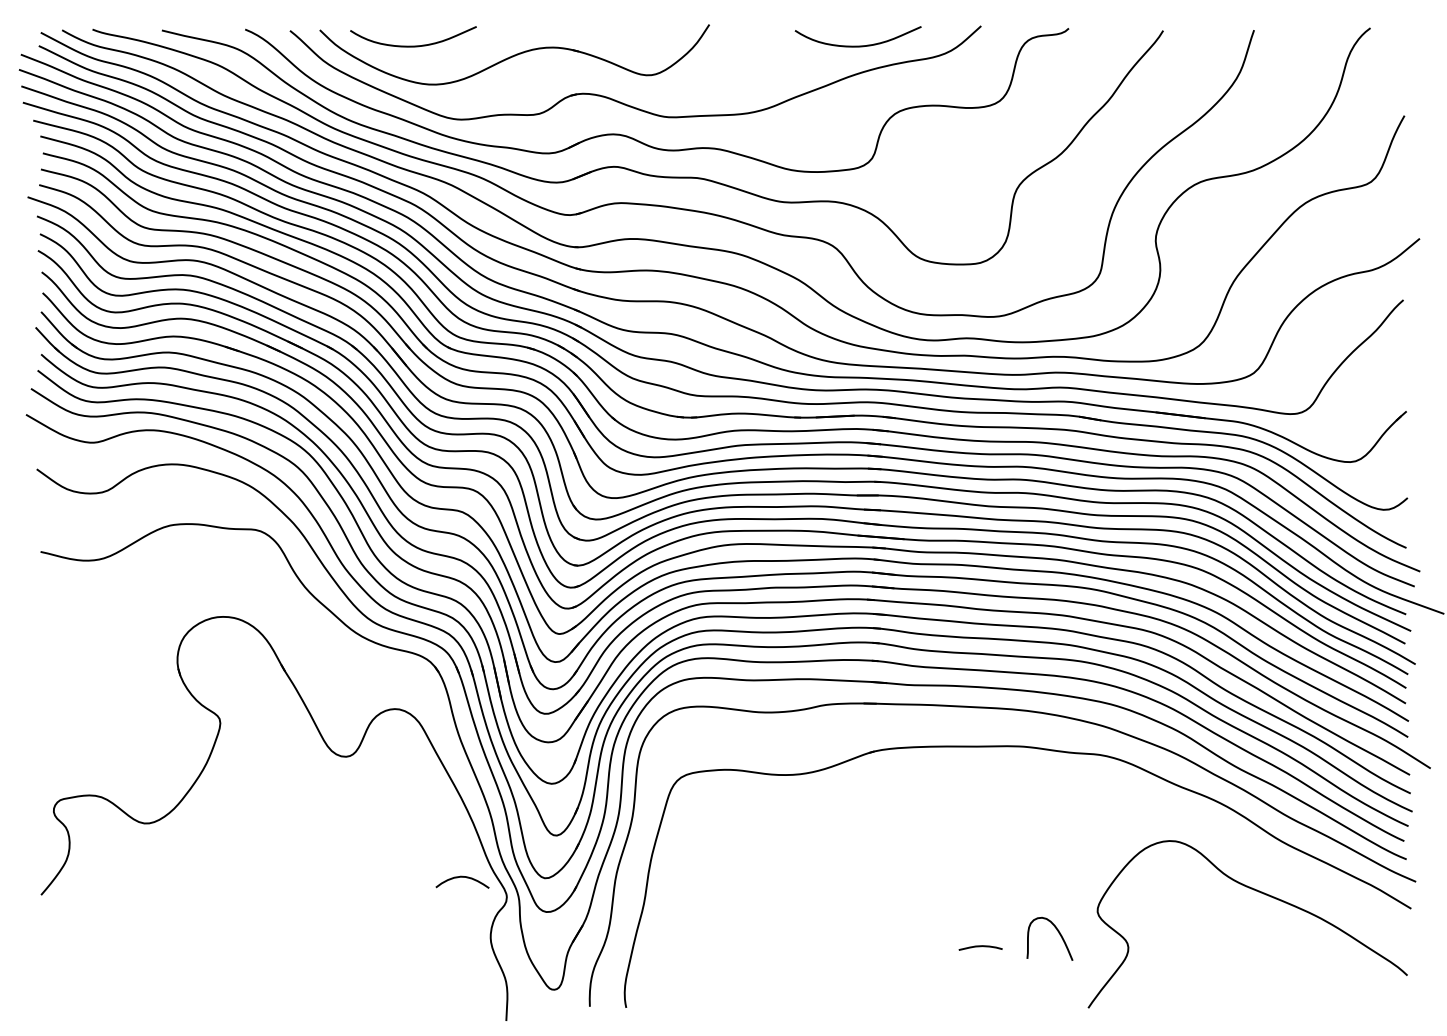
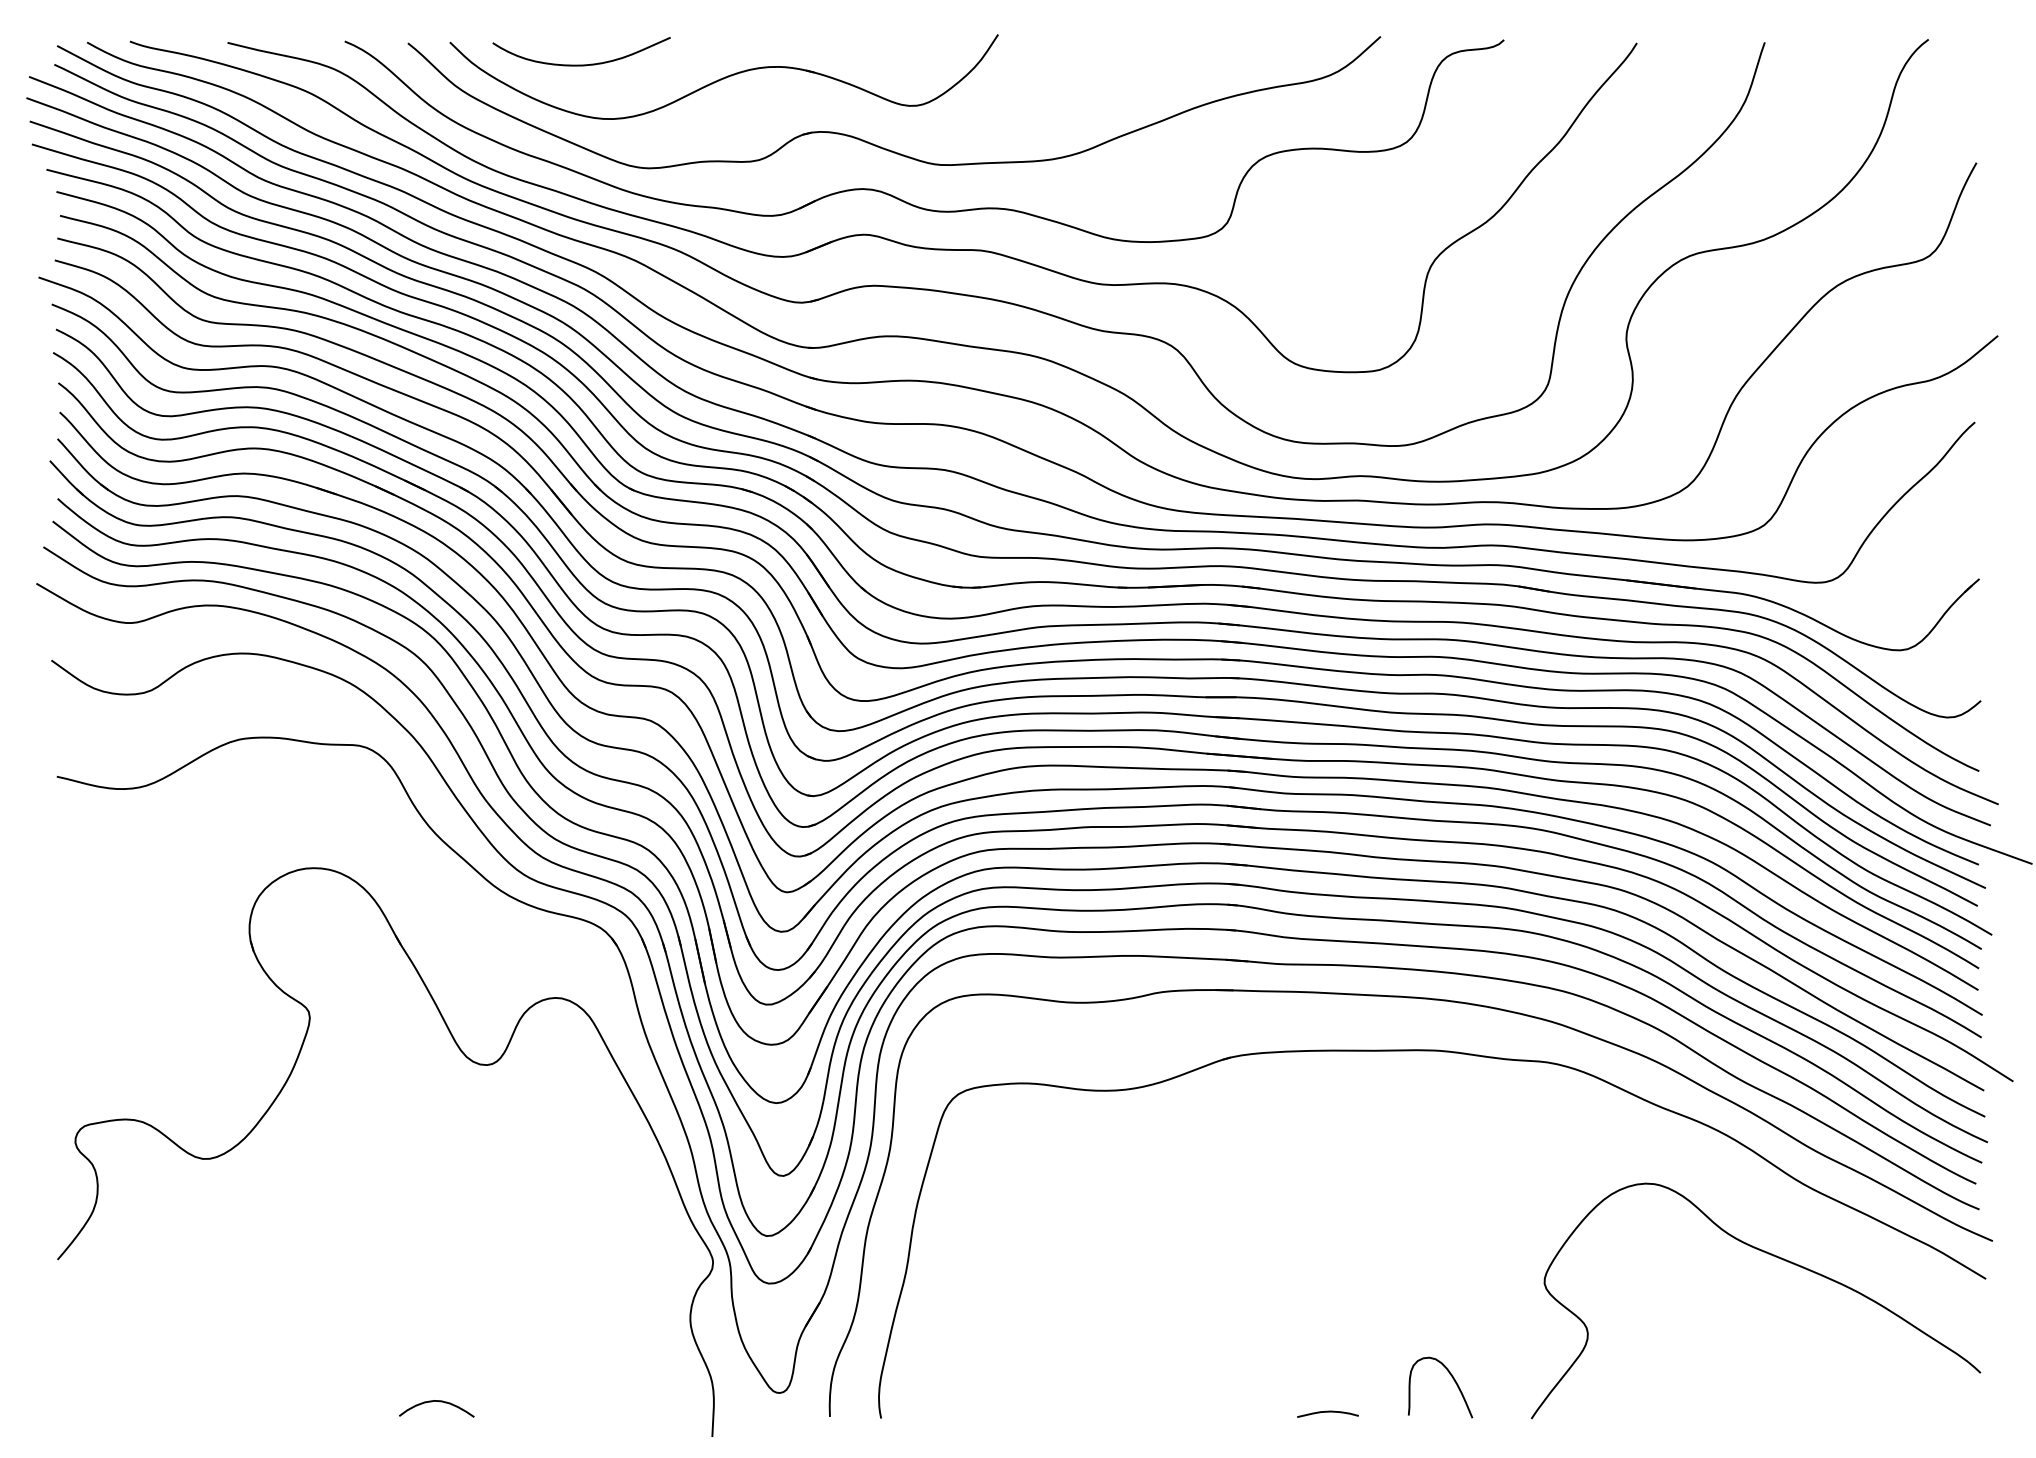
curve: (858, 45) -> (1207, 64), removed
curve: (464, 877) -> (439, 1402), moved
curve: (1059, 933) -> (1453, 1380), moved
curve: (980, 946) -> (1327, 1412), moved

